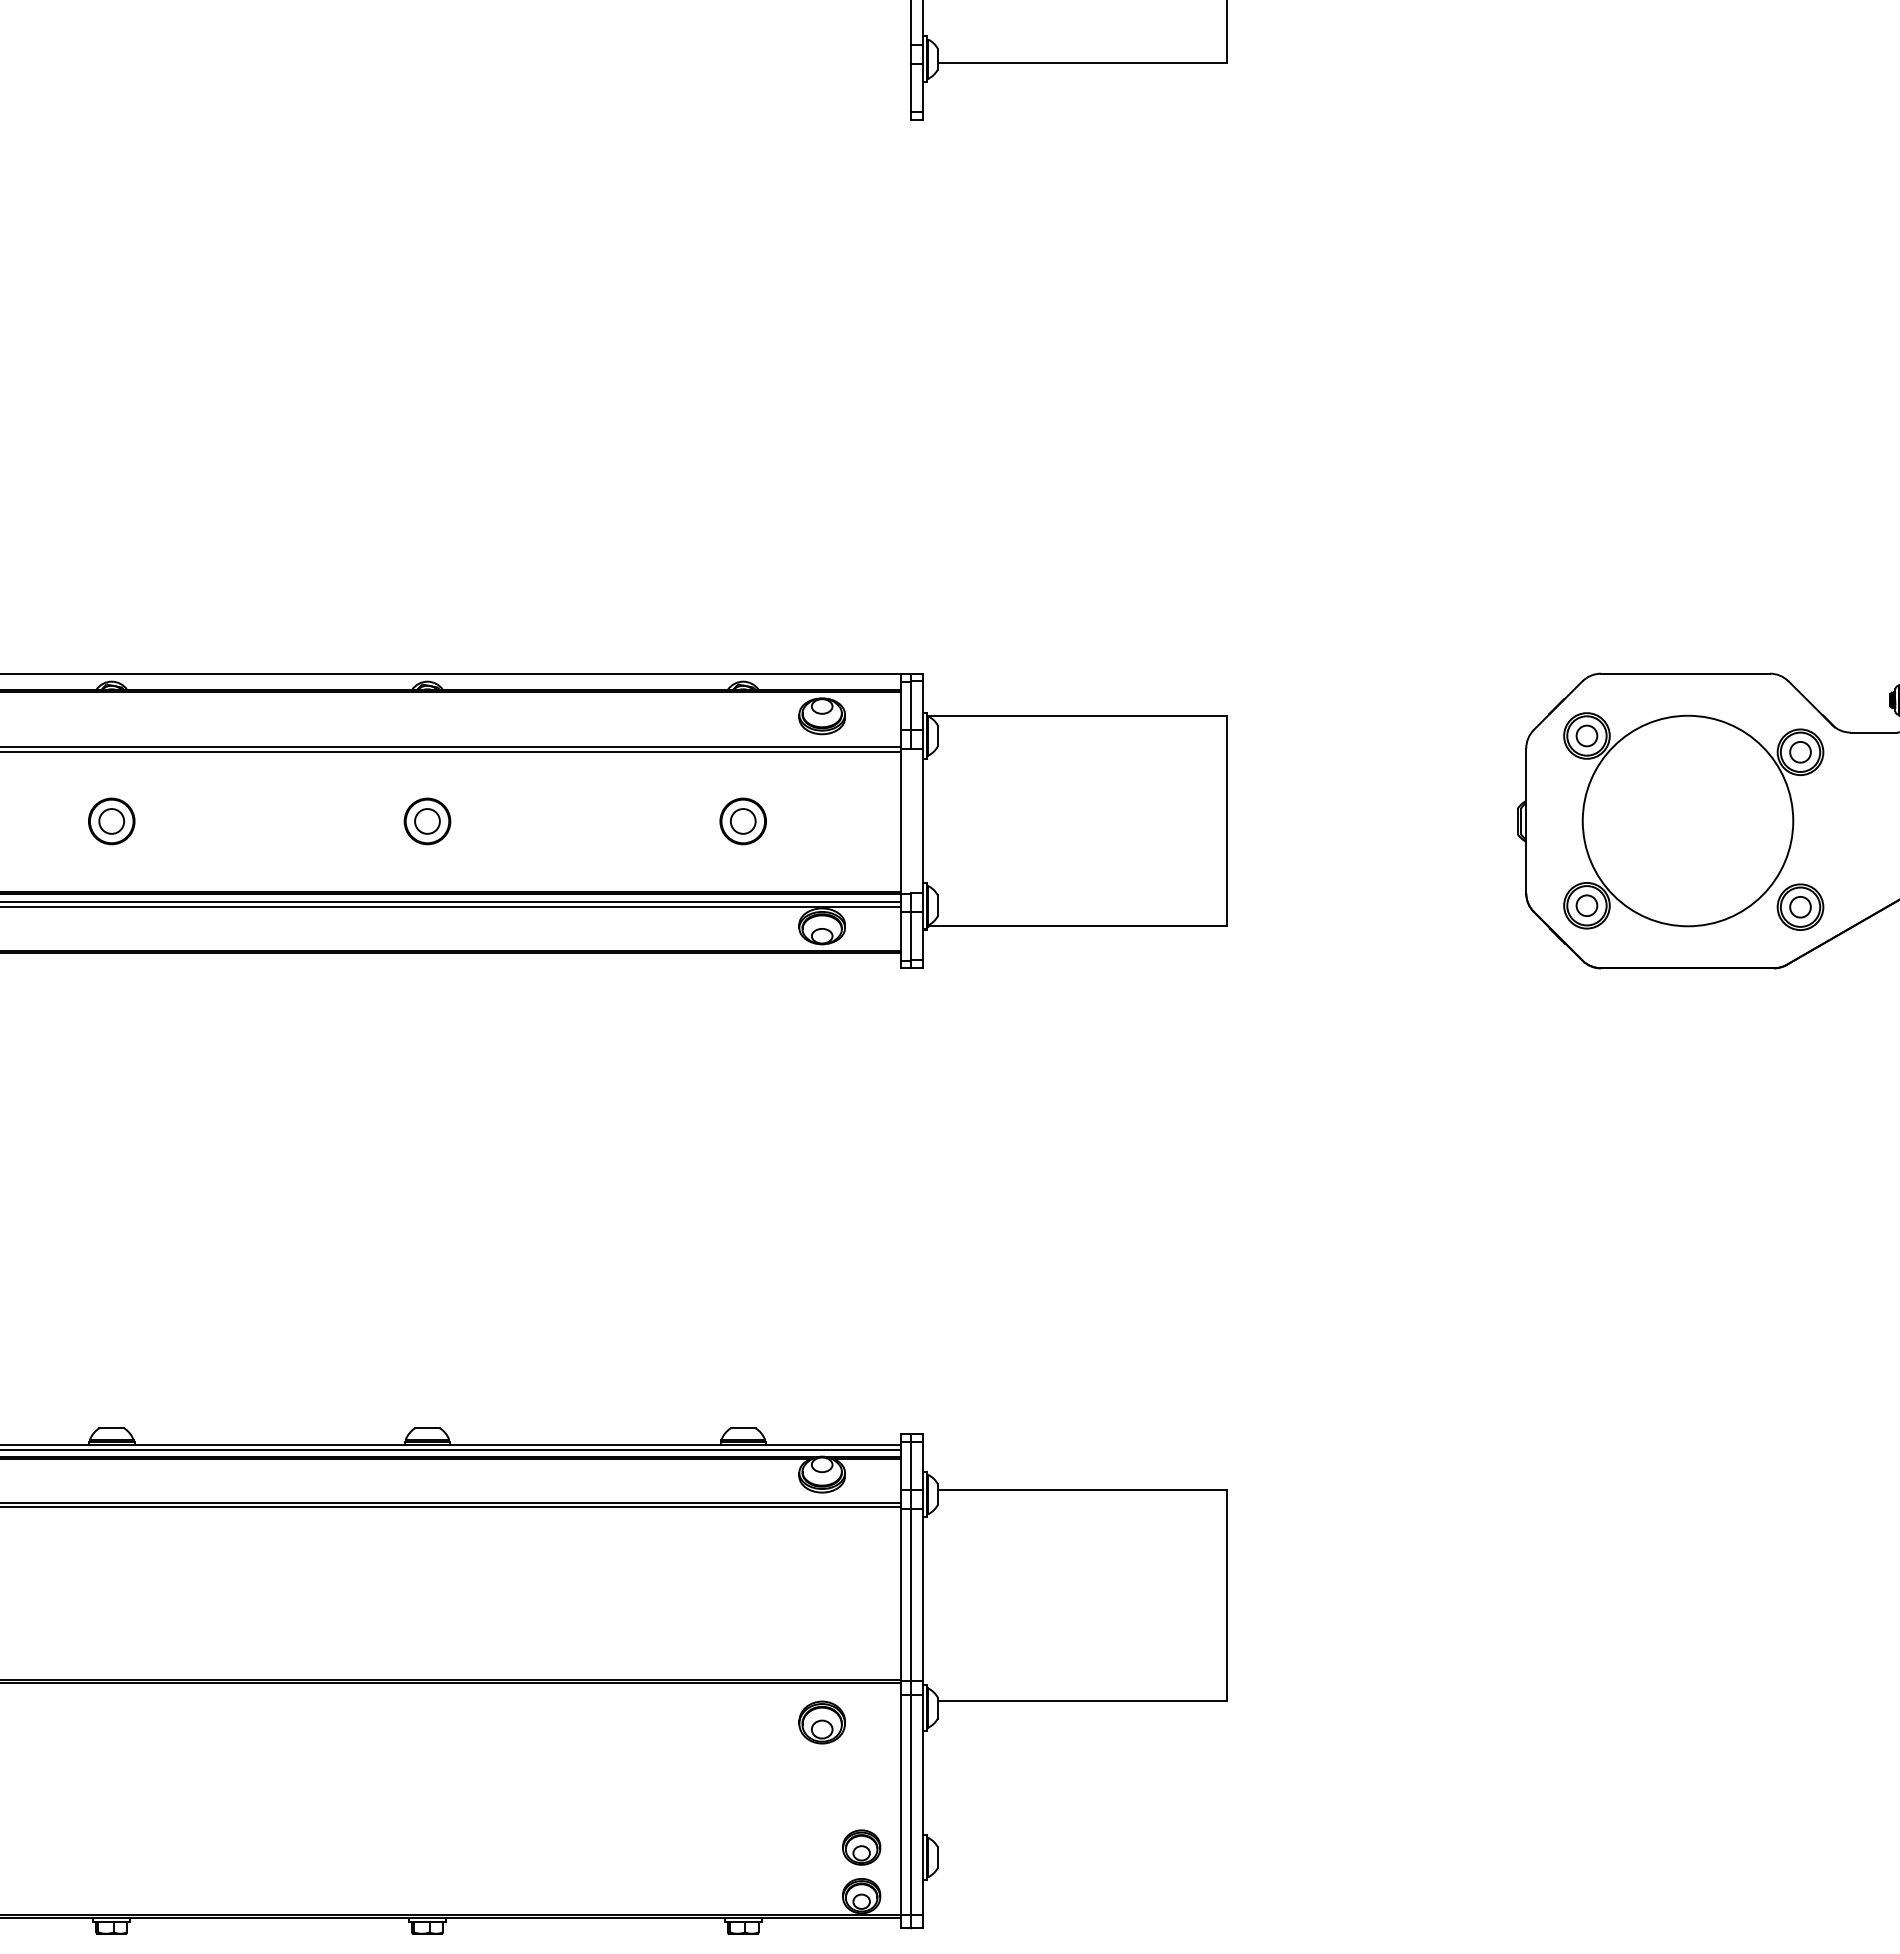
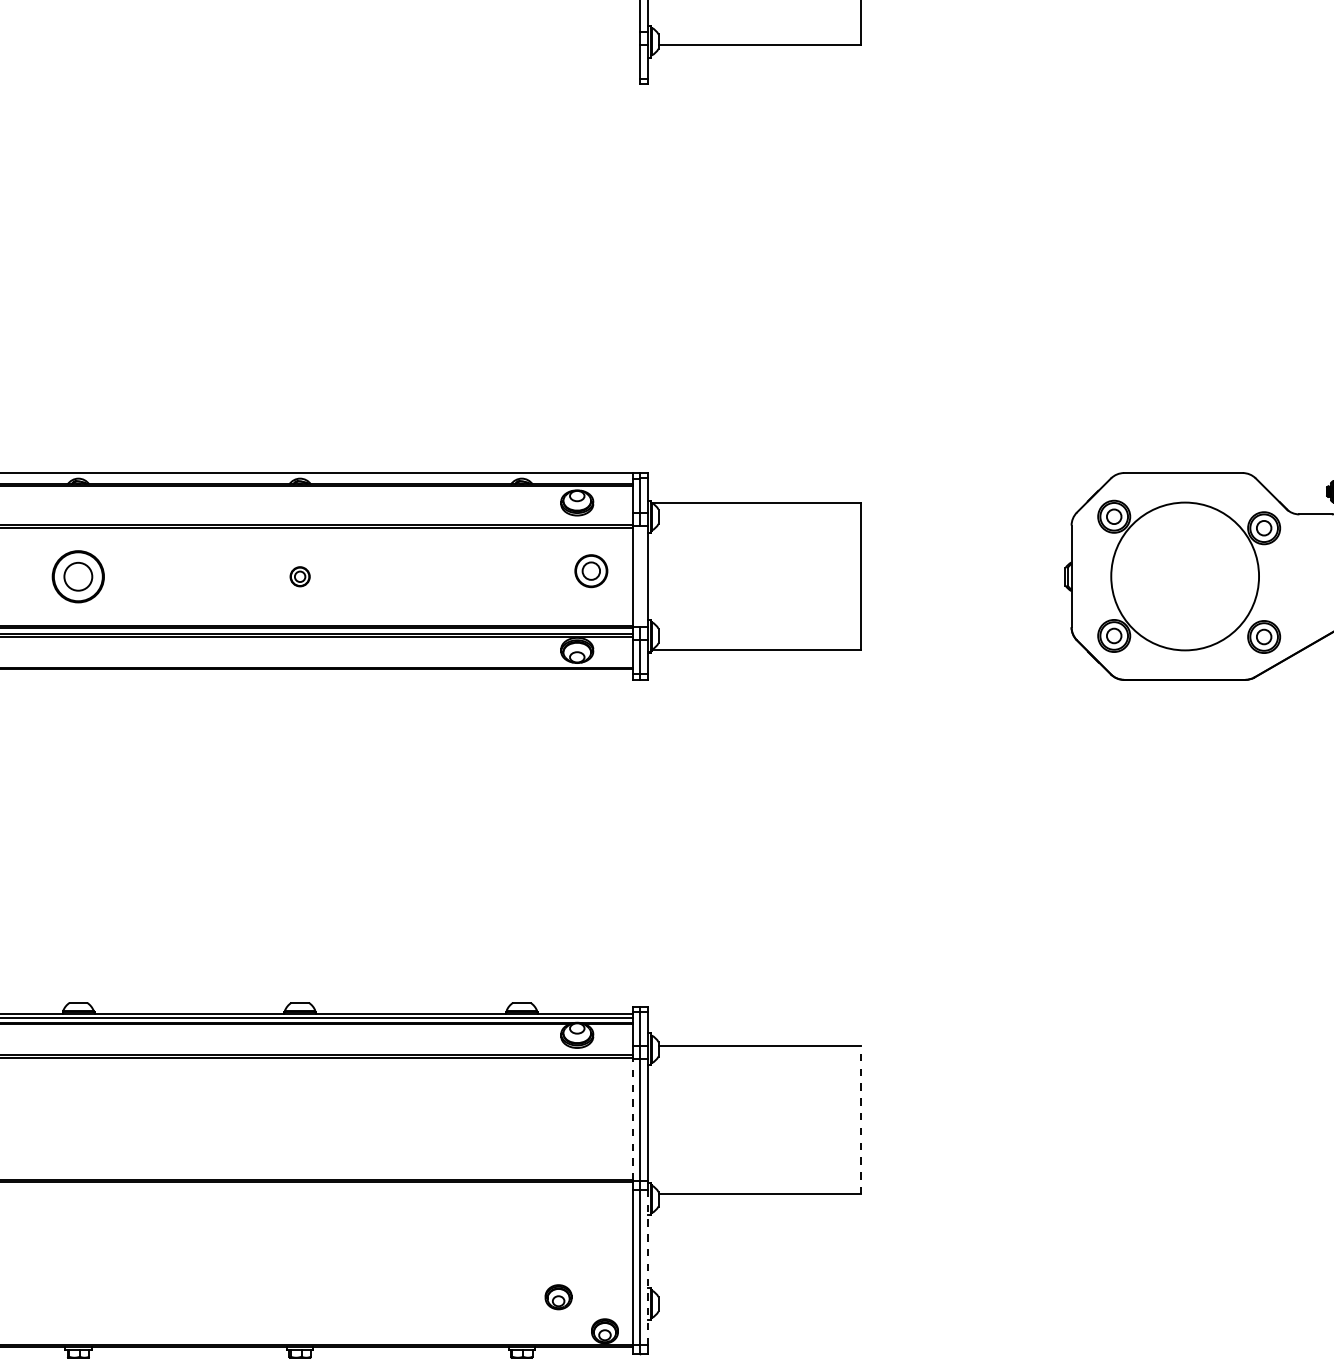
part: (111, 821) -> (78, 576), size x1.6
part: (427, 821) -> (300, 576), size x0.6
part: (742, 821) -> (590, 571), moved
line: (901, 1594) -> (632, 1119), solid -> dashed
line: (1226, 1595) -> (861, 1120), solid -> dashed
part: (821, 1722) -> (576, 1209), removed
line: (922, 1805) -> (647, 1267), solid -> dashed
part: (861, 1847) -> (558, 1297), moved

